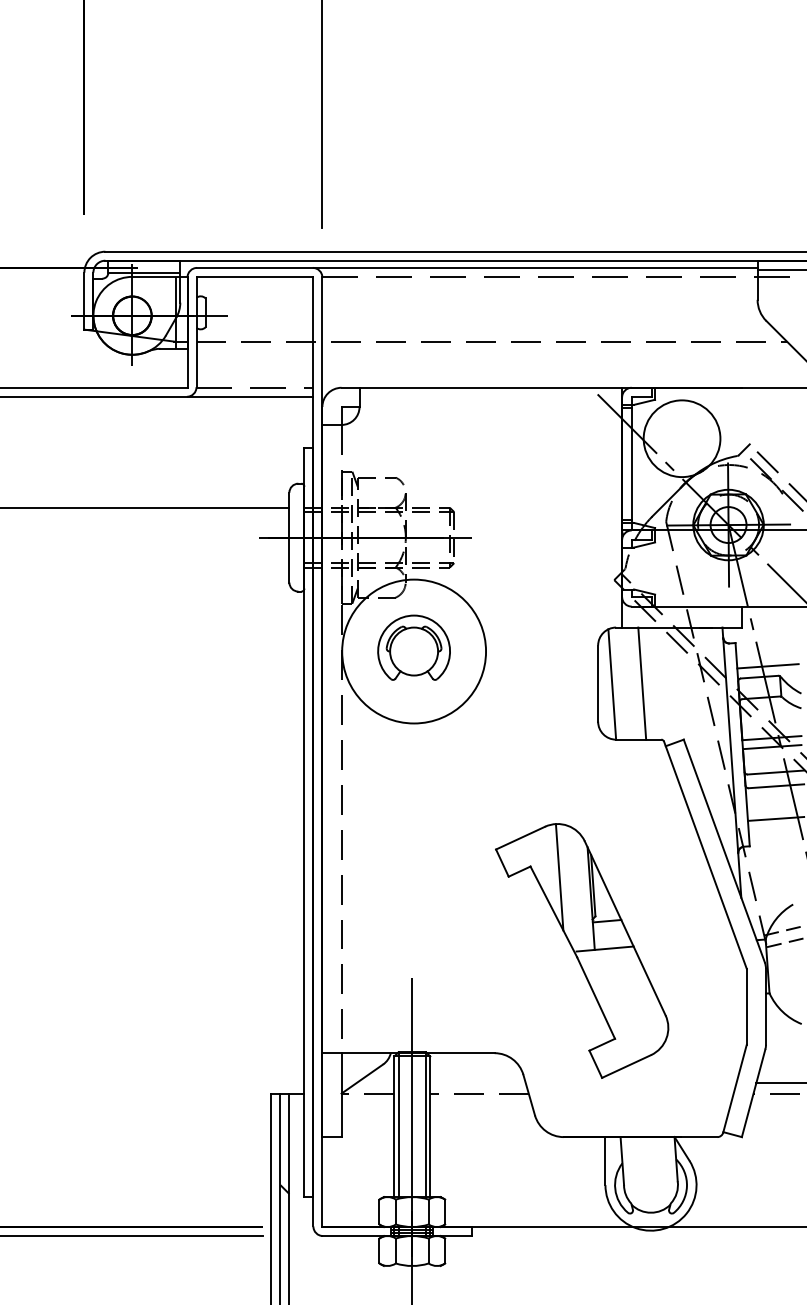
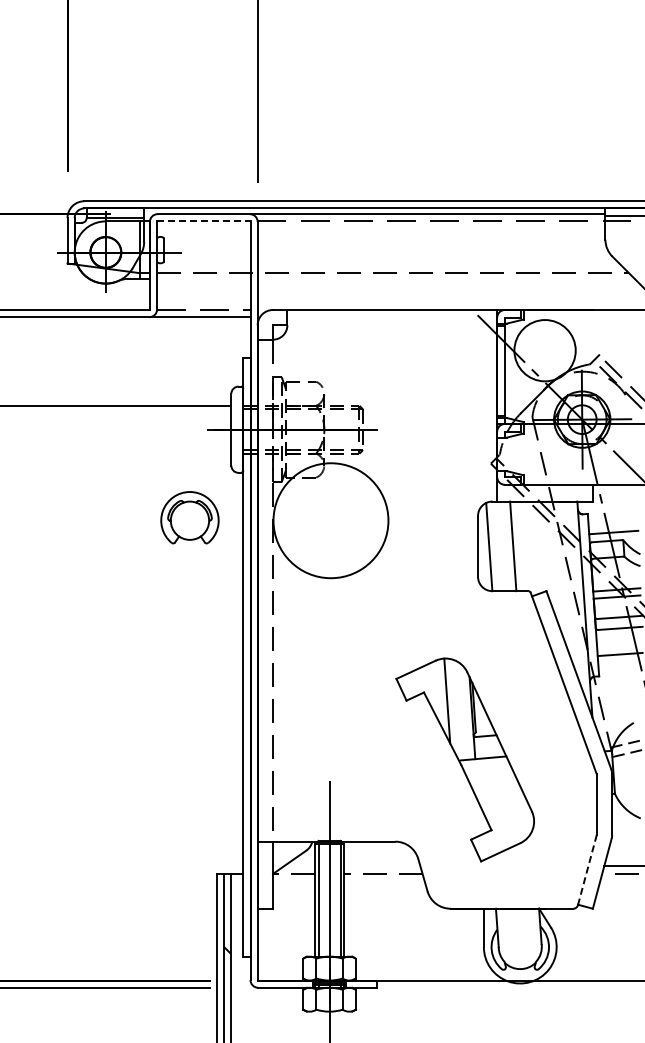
line: (254, 277) -> (203, 221), solid -> dashed
part: (413, 647) -> (189, 517), moved
line: (735, 1089) -> (587, 870), solid -> dashed

